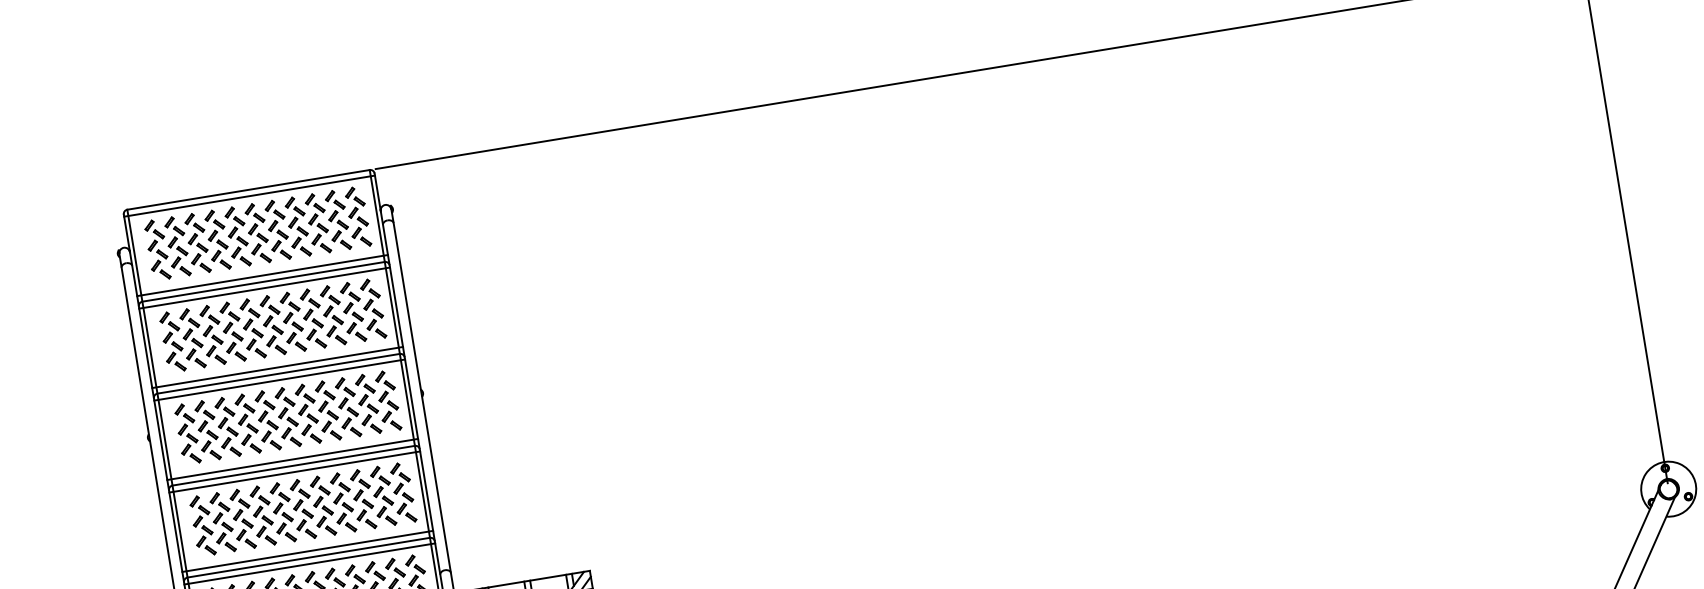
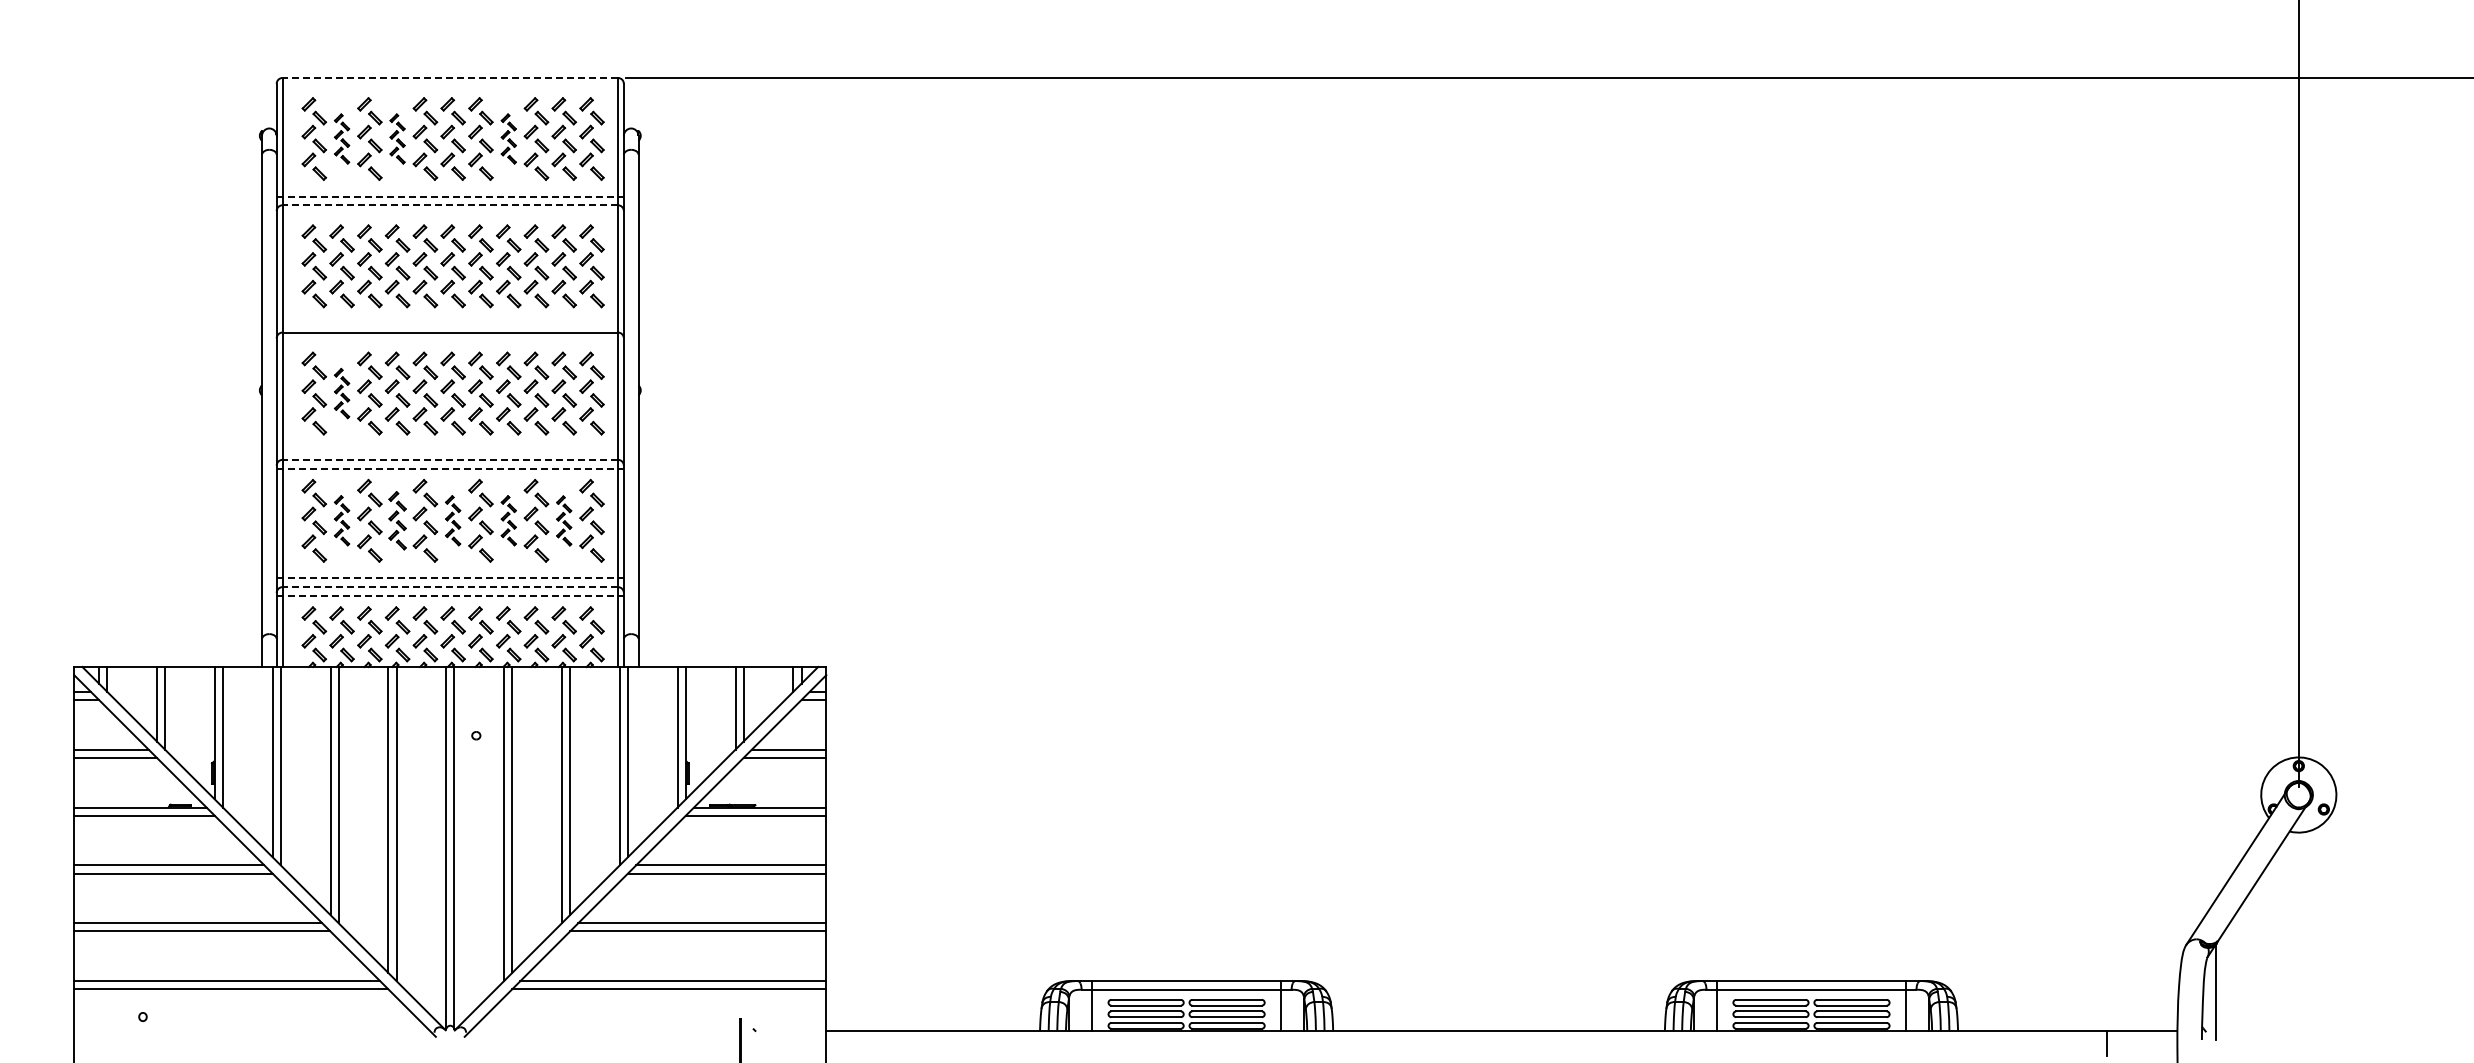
line: (248, 189) -> (450, 77), solid -> dashed
line: (248, 196) -> (449, 86), removed
part: (297, 226) -> (508, 138), size x0.6
part: (217, 239) -> (397, 138), size x0.6
part: (177, 246) -> (341, 138), size x0.6
line: (262, 275) -> (450, 196), solid -> dashed
line: (263, 281) -> (450, 205), solid -> dashed
line: (264, 287) -> (449, 213), removed
line: (277, 367) -> (449, 323), removed
line: (279, 380) -> (449, 341), removed
part: (207, 430) -> (341, 393), size x0.6
line: (292, 459) -> (449, 451), removed
line: (293, 465) -> (450, 459), solid -> dashed
line: (294, 471) -> (450, 468), solid -> dashed
part: (382, 496) -> (563, 520), size x0.6
part: (342, 502) -> (508, 520), size x0.6
part: (302, 509) -> (452, 520), size x0.6
part: (262, 515) -> (397, 520), size x0.7
part: (222, 522) -> (341, 520), size x0.6
line: (307, 551) -> (450, 578), solid -> dashed
line: (308, 557) -> (450, 587), solid -> dashed
line: (309, 563) -> (450, 595), solid -> dashed

